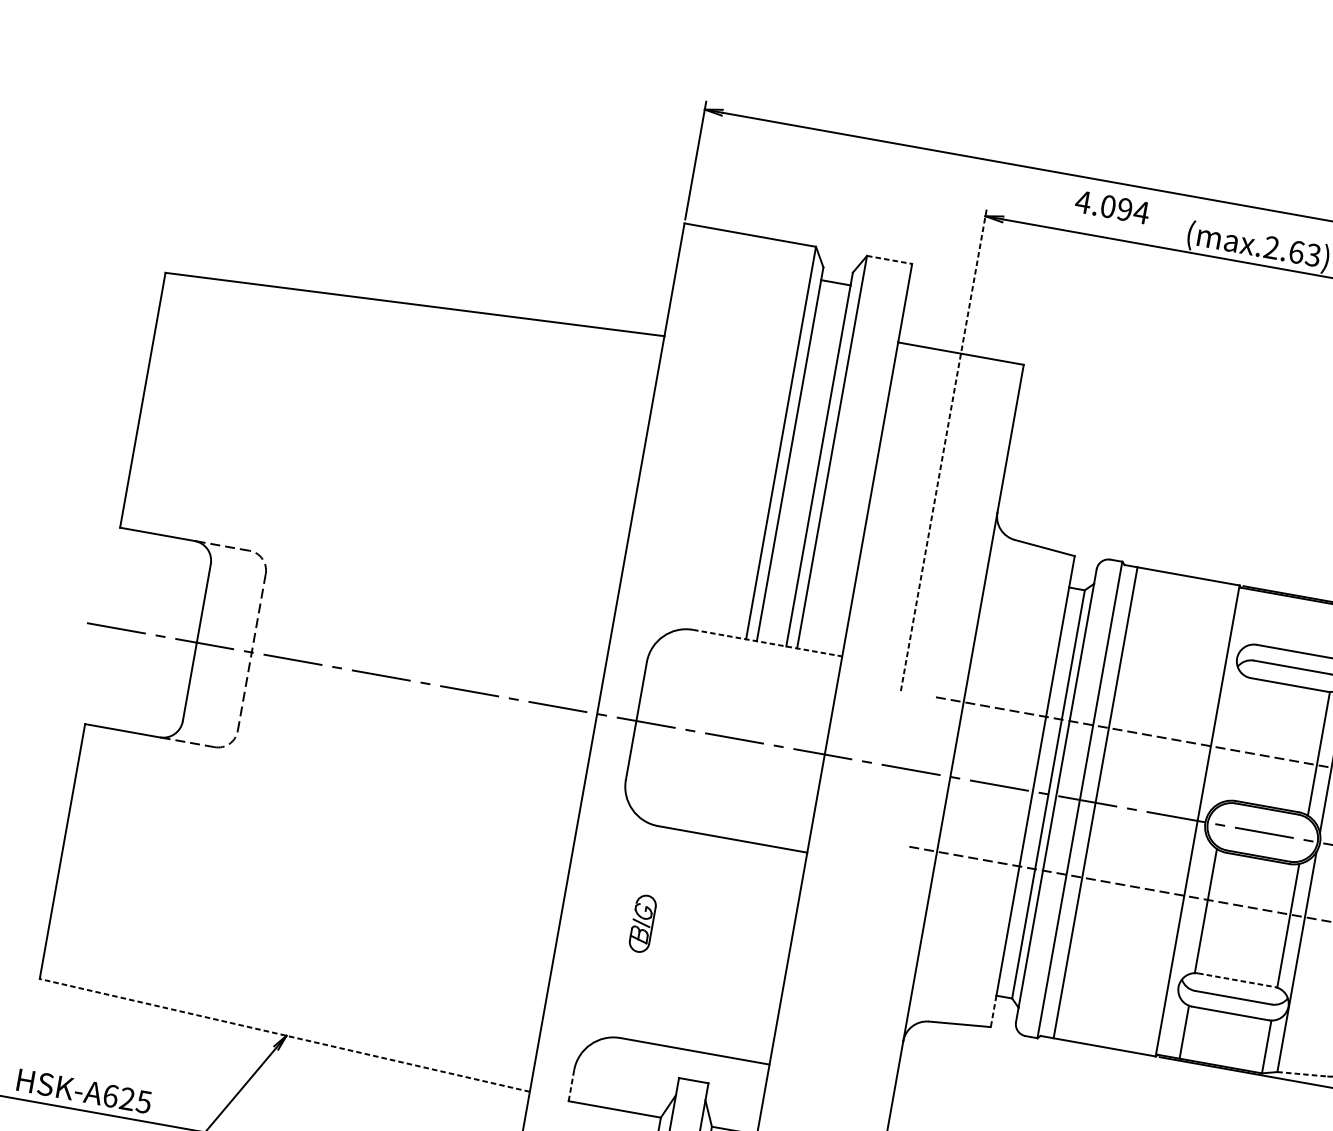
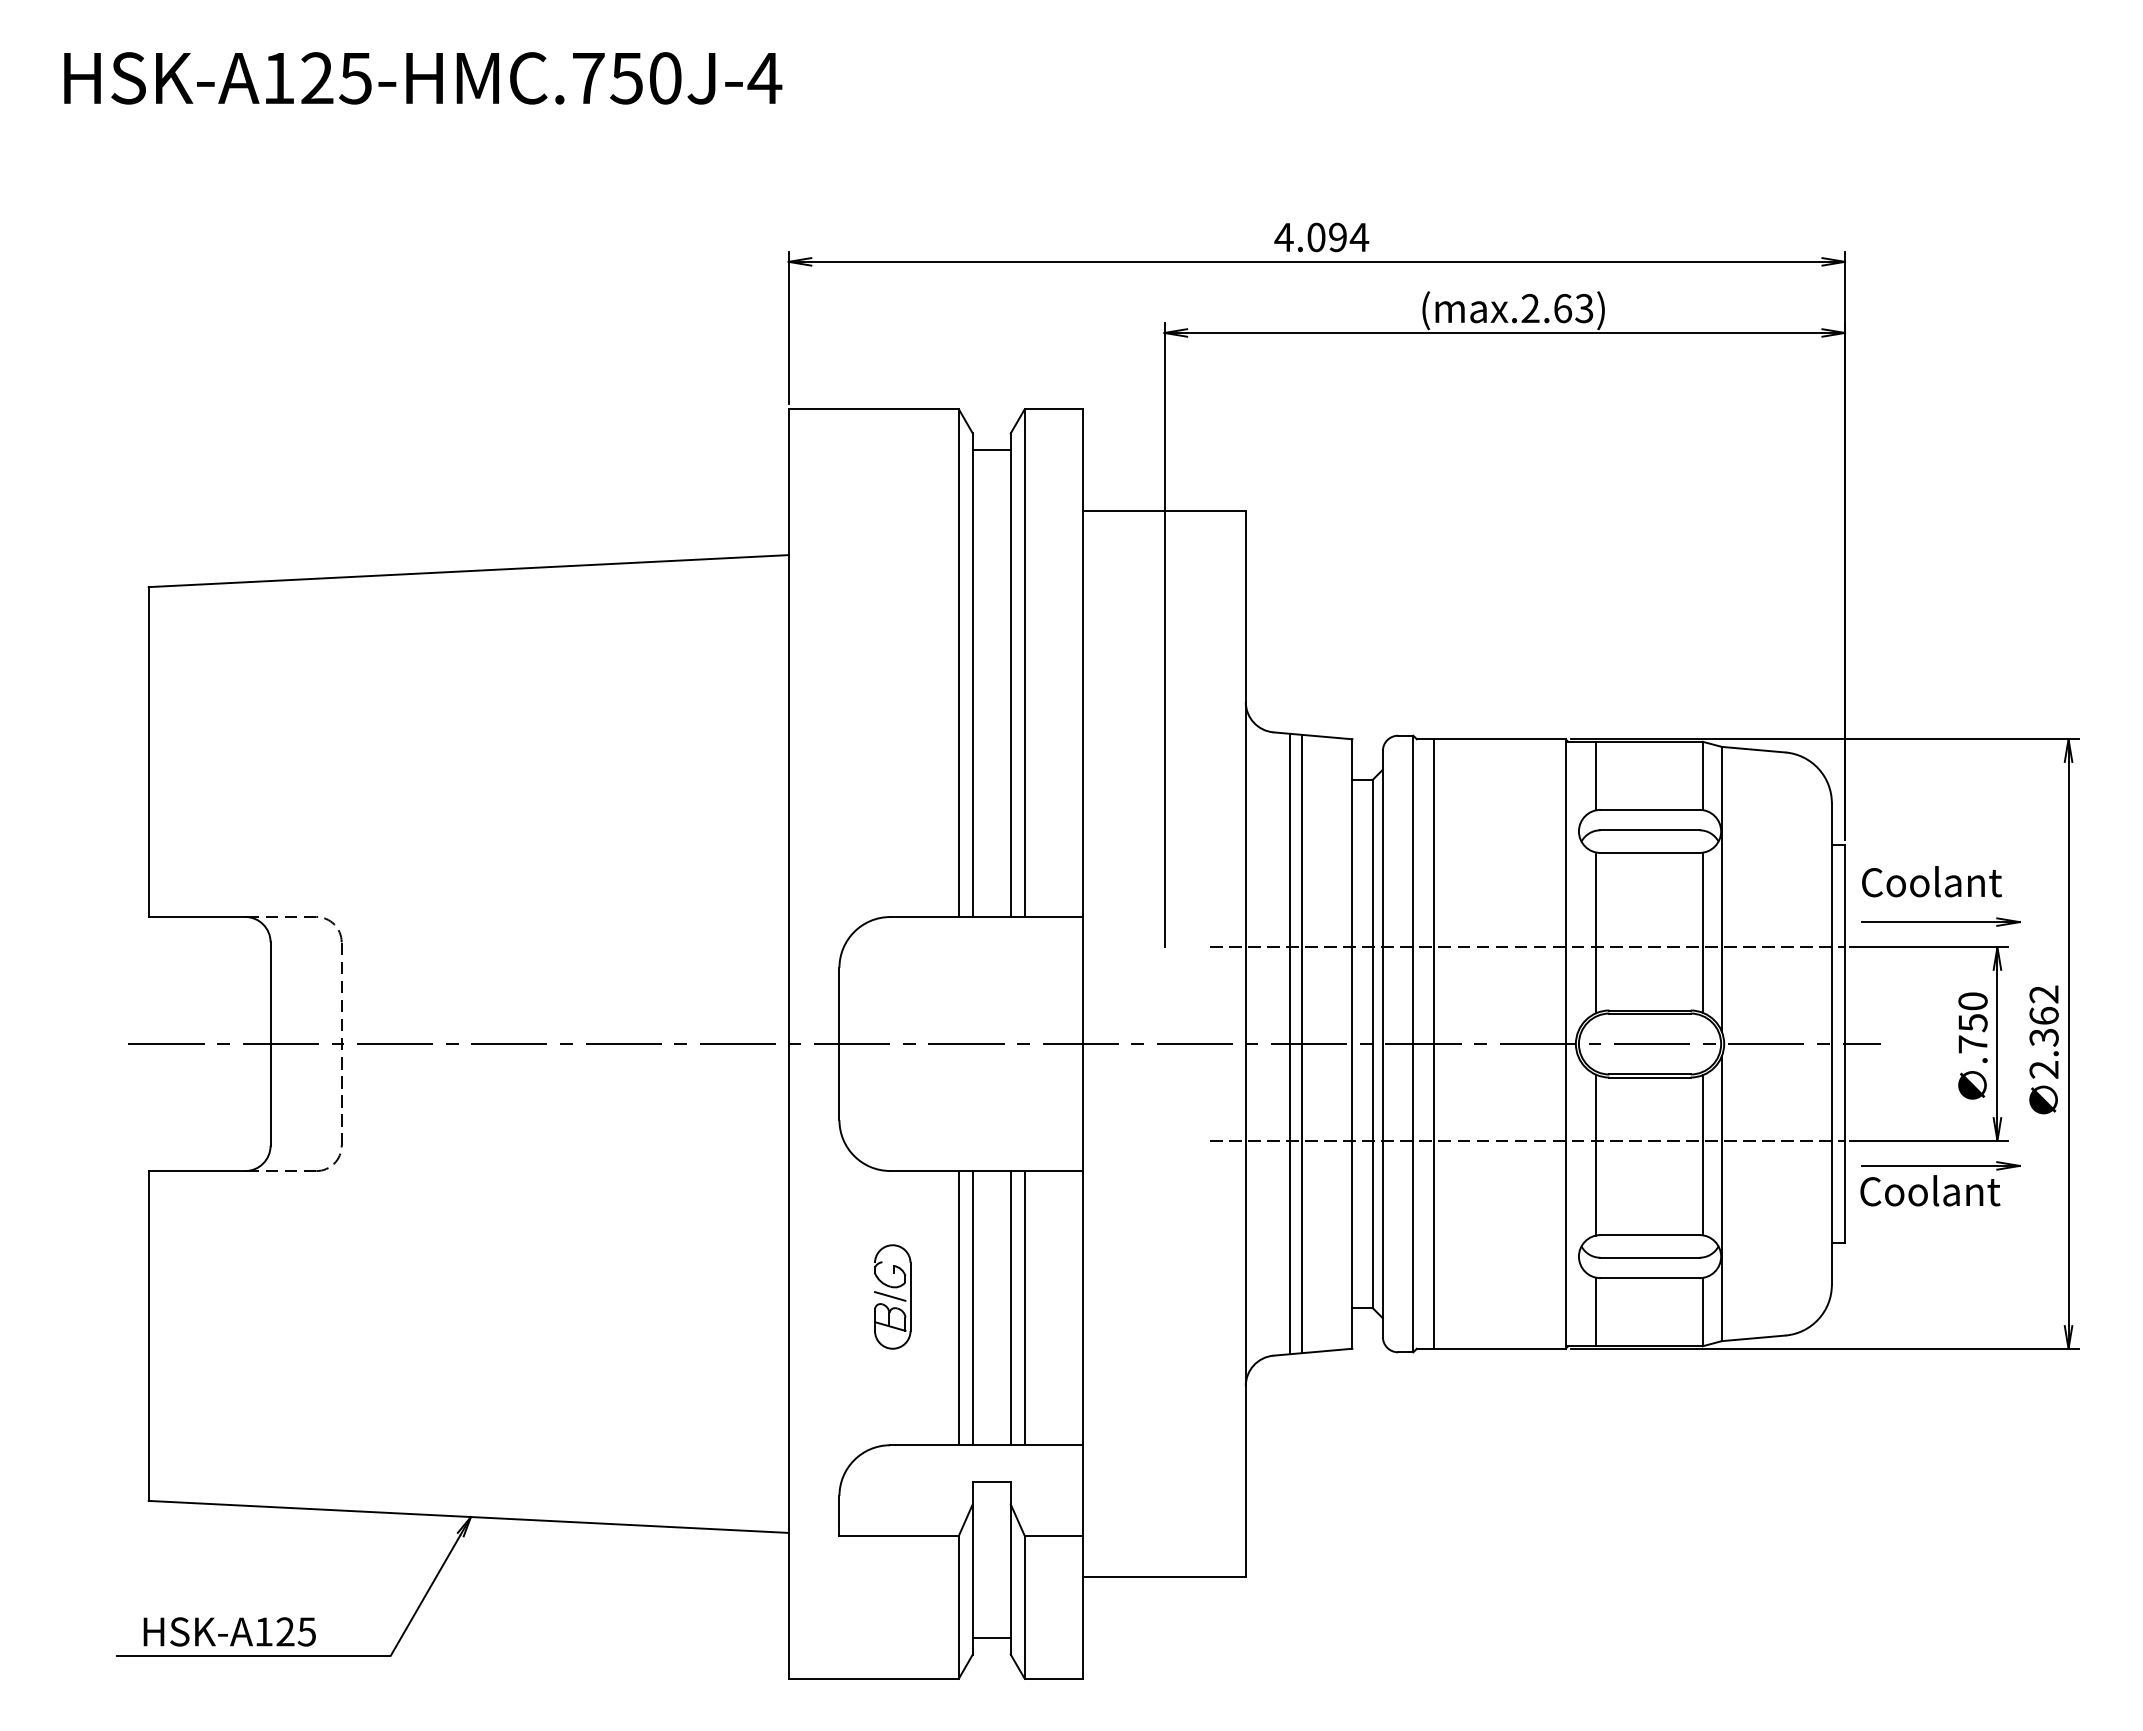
text: (1112, 207) -> (1321, 237), moved
line: (889, 260) -> (1054, 409), dashed -> solid
line: (943, 449) -> (1164, 634), dashed -> solid
line: (1258, 617) -> (1596, 775), added
line: (768, 643) -> (987, 917), dashed -> solid
line: (1236, 739) -> (1596, 932), added
line: (984, 782) -> (1289, 1043), added
line: (993, 784) -> (1301, 1043), added
part: (642, 923) -> (892, 1296), size x1.43
line: (692, 941) -> (958, 1308), added
line: (702, 943) -> (972, 1308), added
line: (732, 948) -> (1010, 1308), added
line: (743, 950) -> (1024, 1308), added
line: (1236, 980) -> (1650, 1235), dashed -> solid
line: (993, 1011) -> (1352, 1328), dashed -> solid
line: (284, 1035) -> (468, 1516), dashed -> solid
line: (1302, 1074) -> (1753, 1338), dashed -> solid
line: (571, 1085) -> (839, 1515), dashed -> solid
text: (111, 1095) -> (264, 1631), HSK-A625 -> HSK-A125

